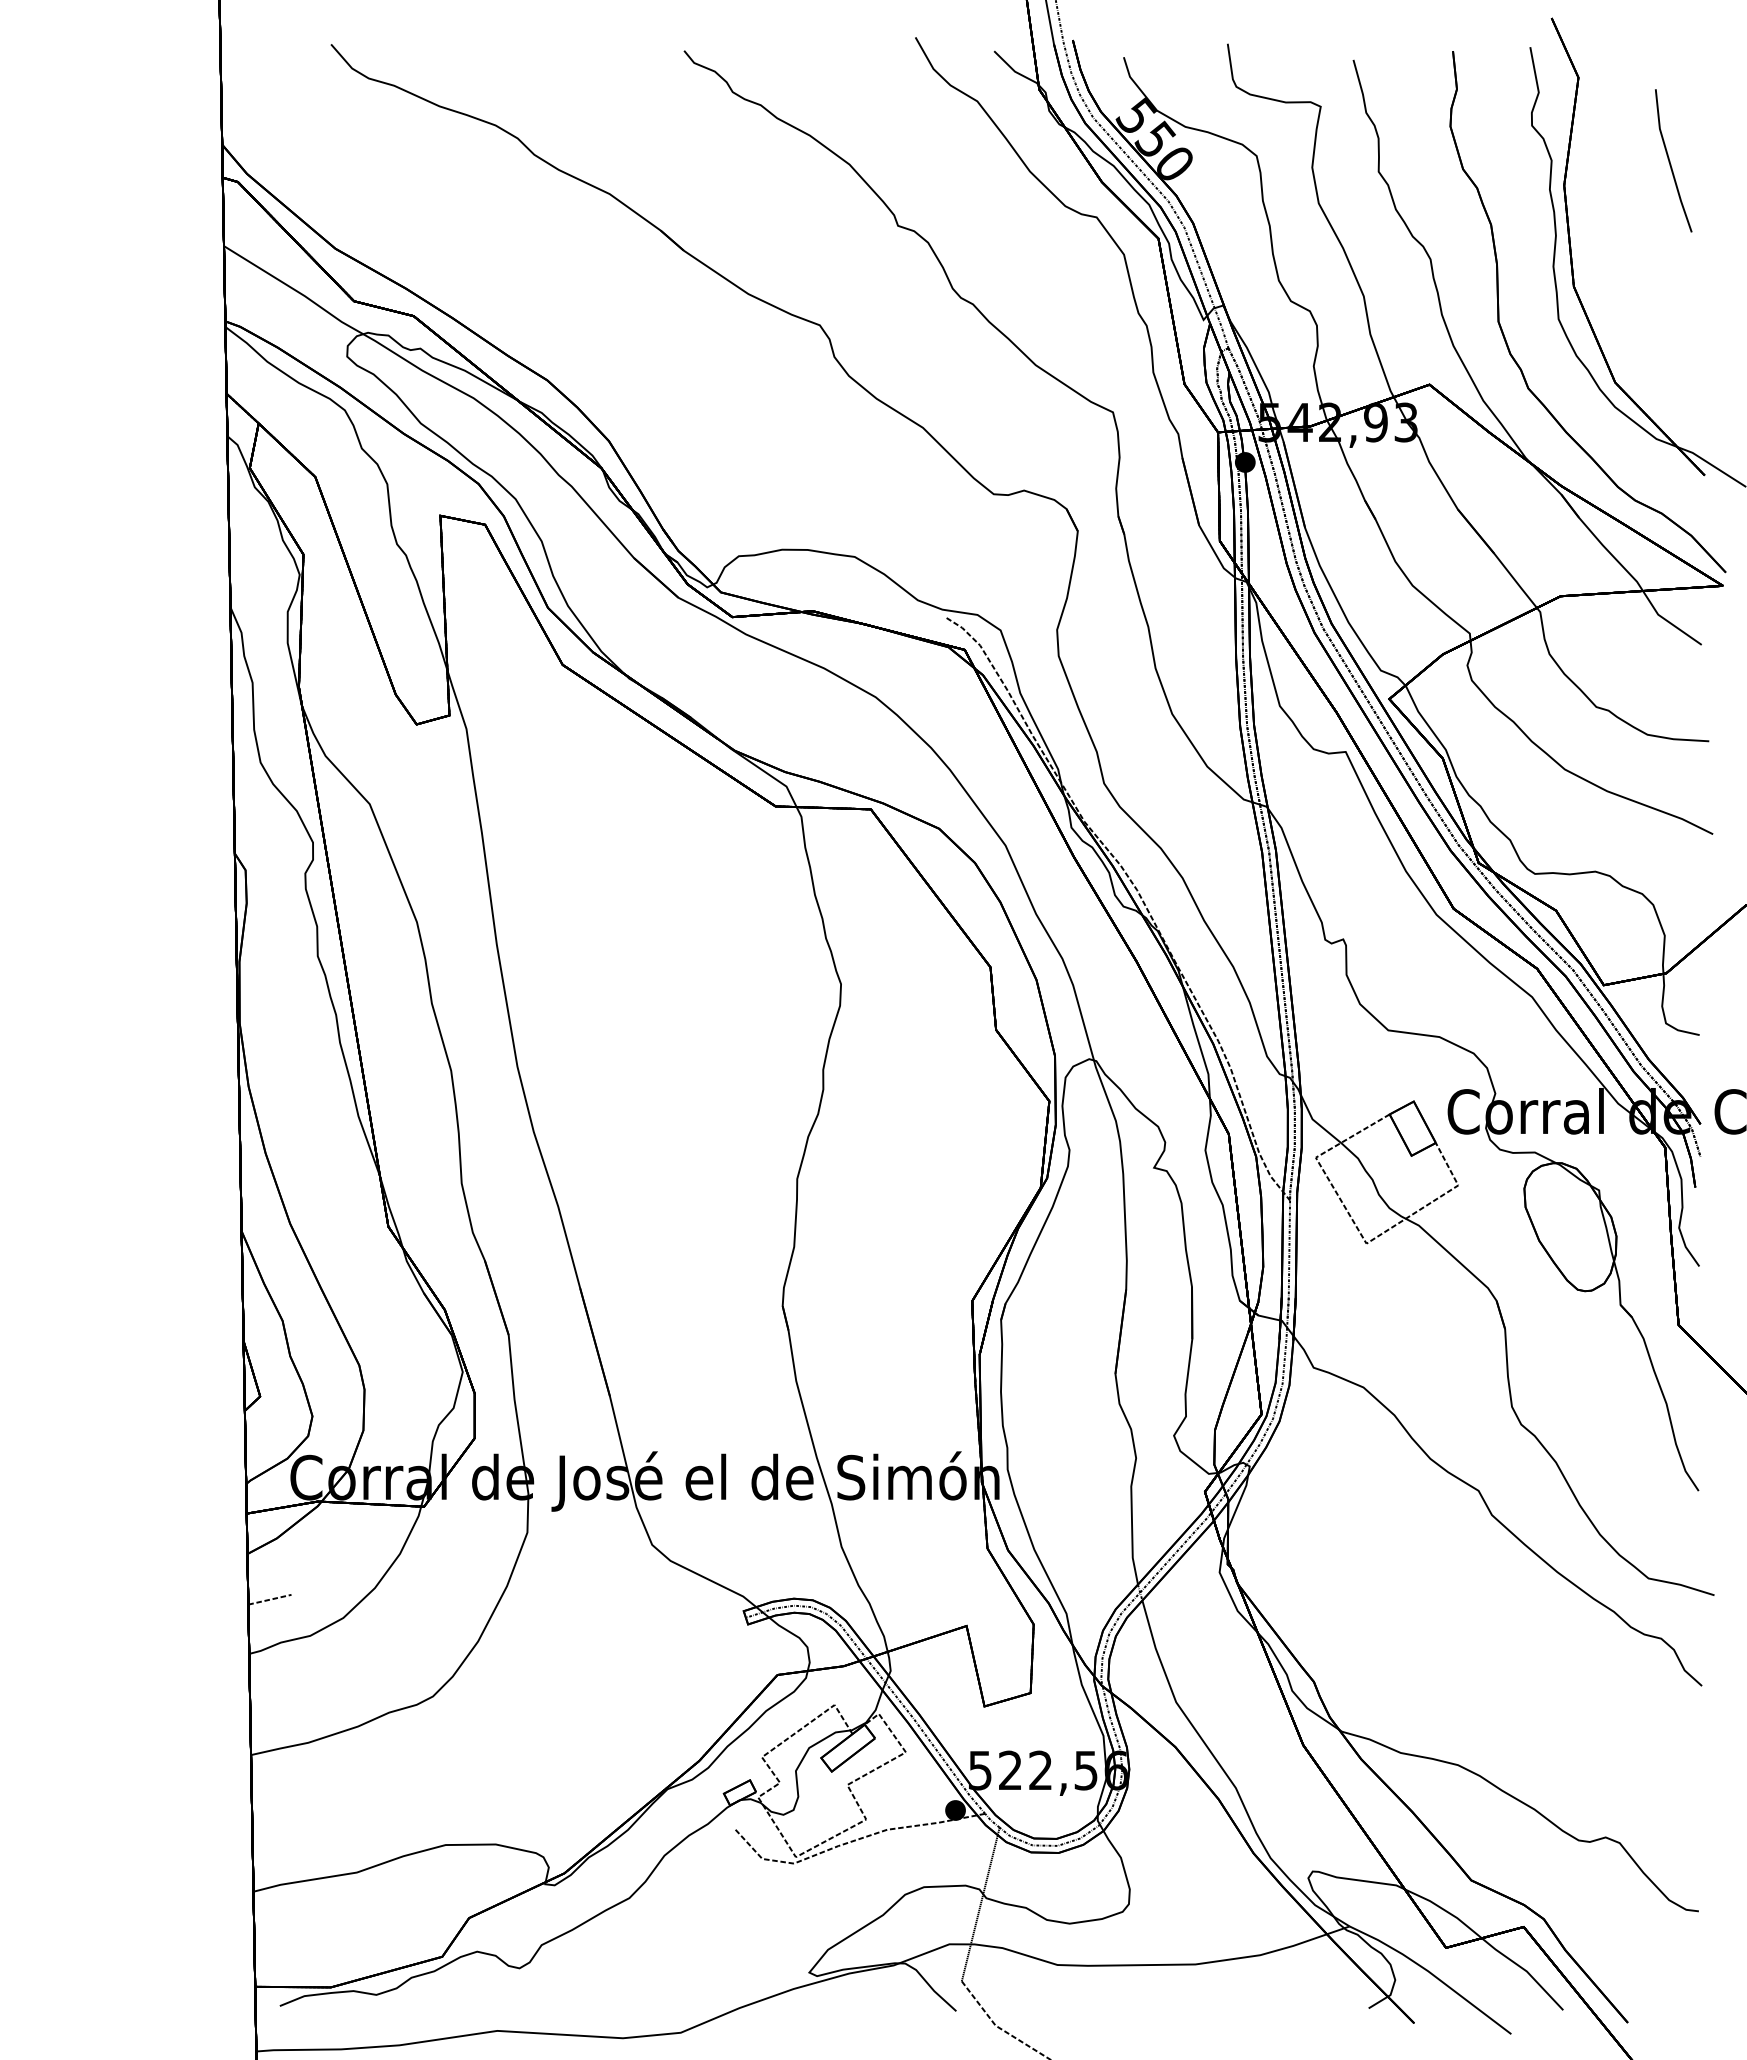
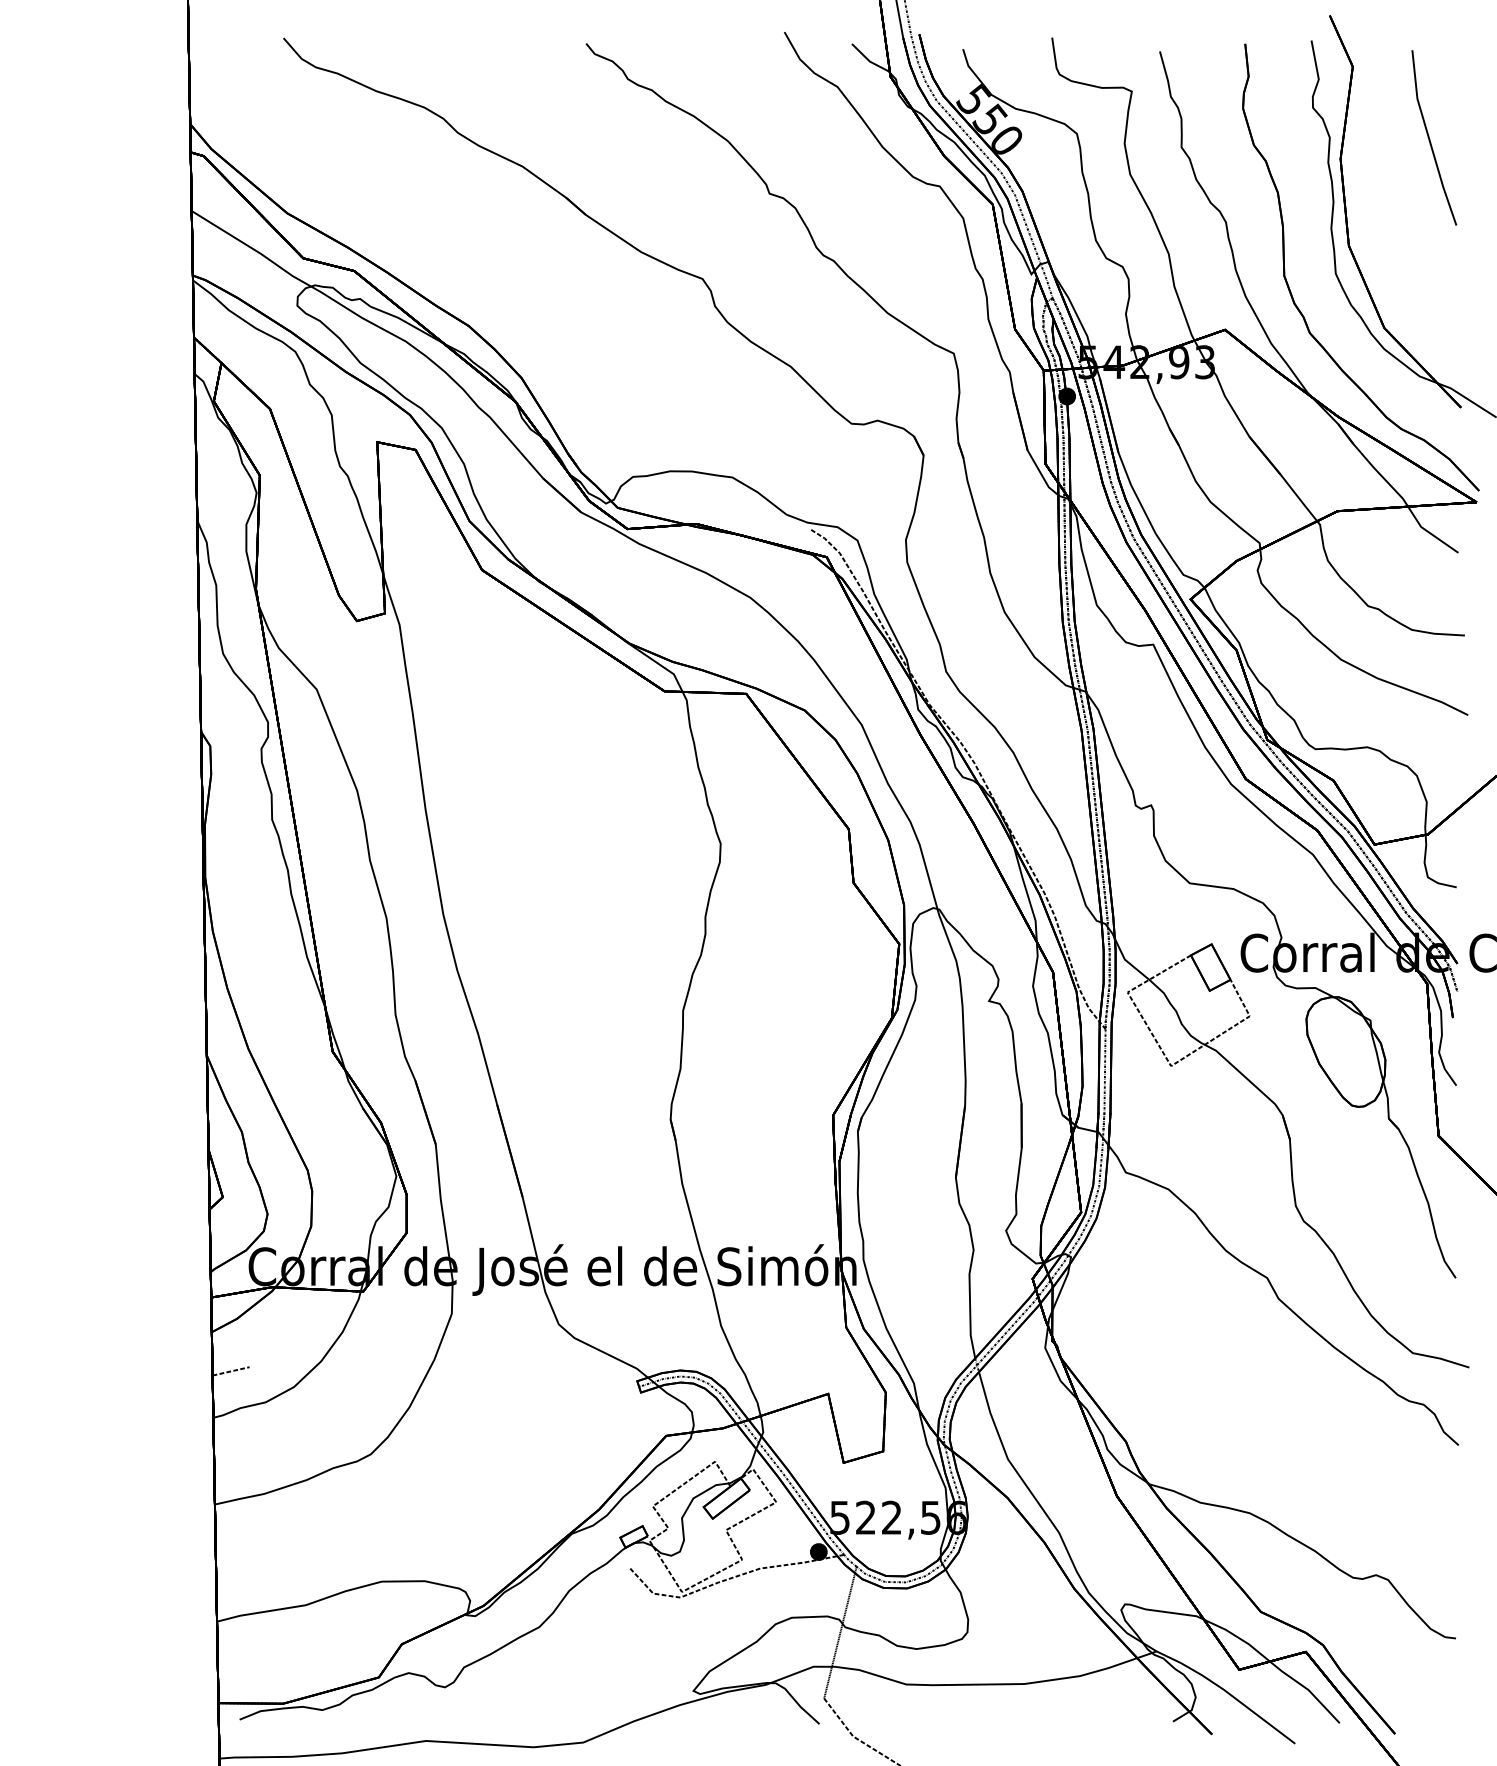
part: (1673, 160) -> (1434, 137), size x1.43

